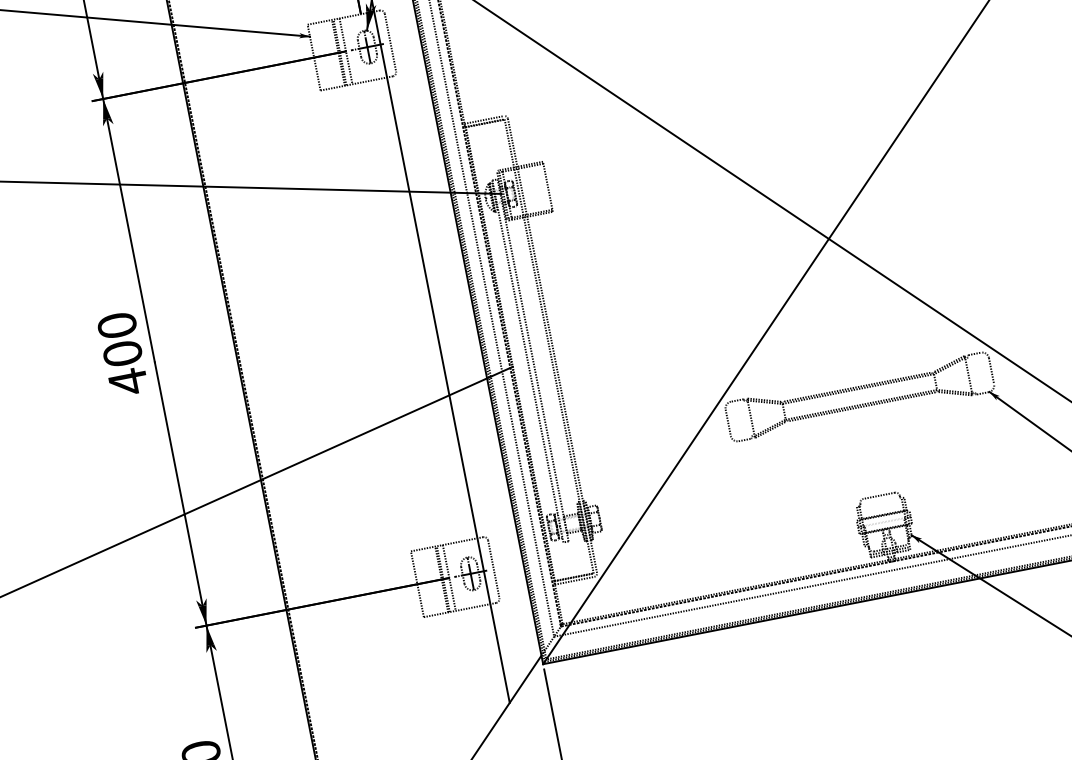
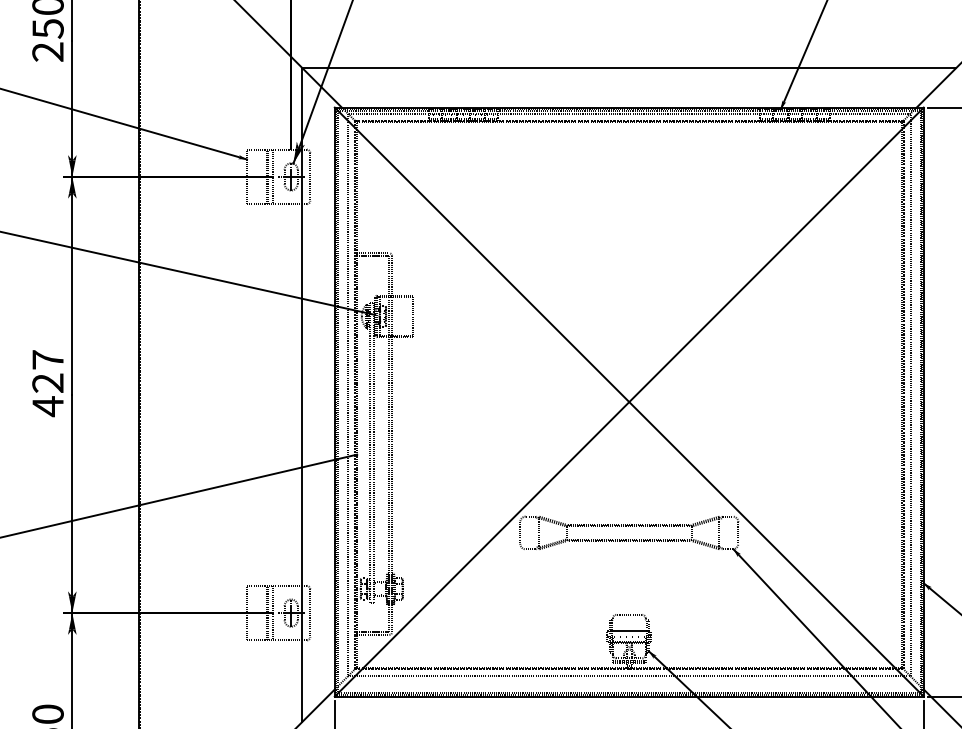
text: (119, 339) -> (47, 371), 400 -> 427

